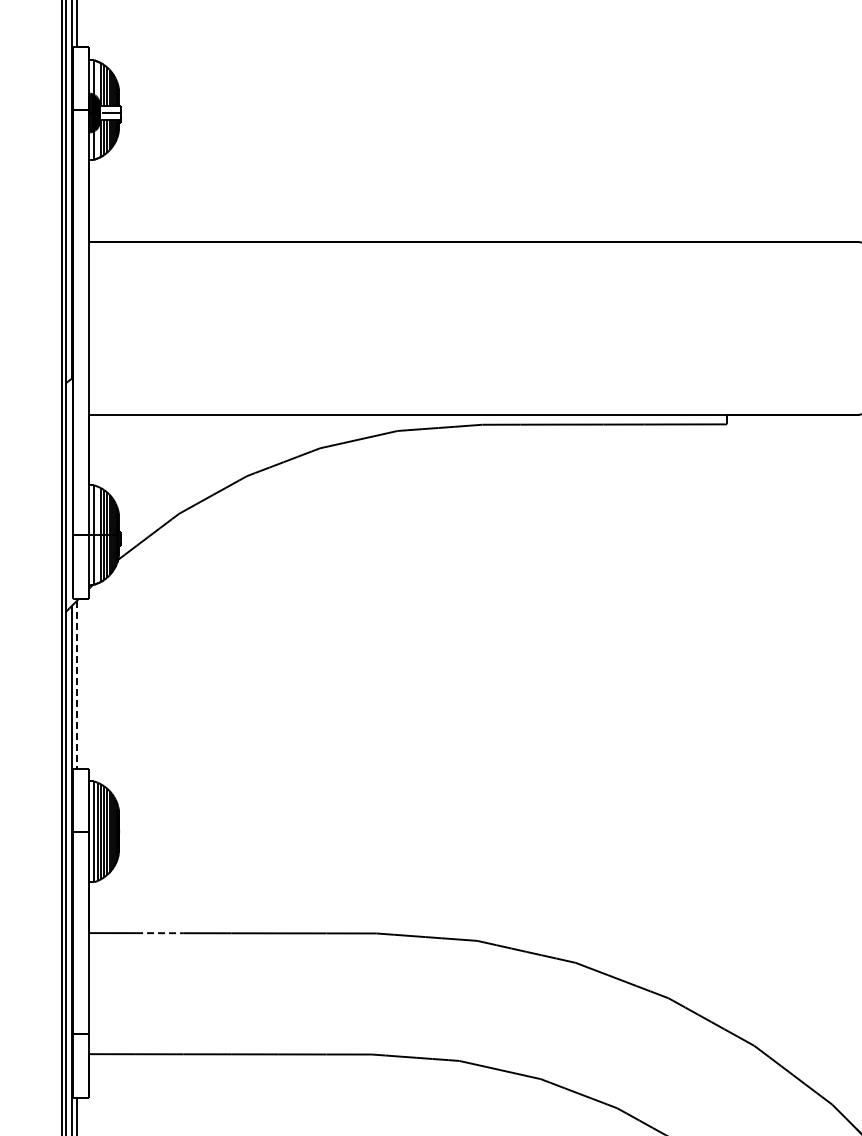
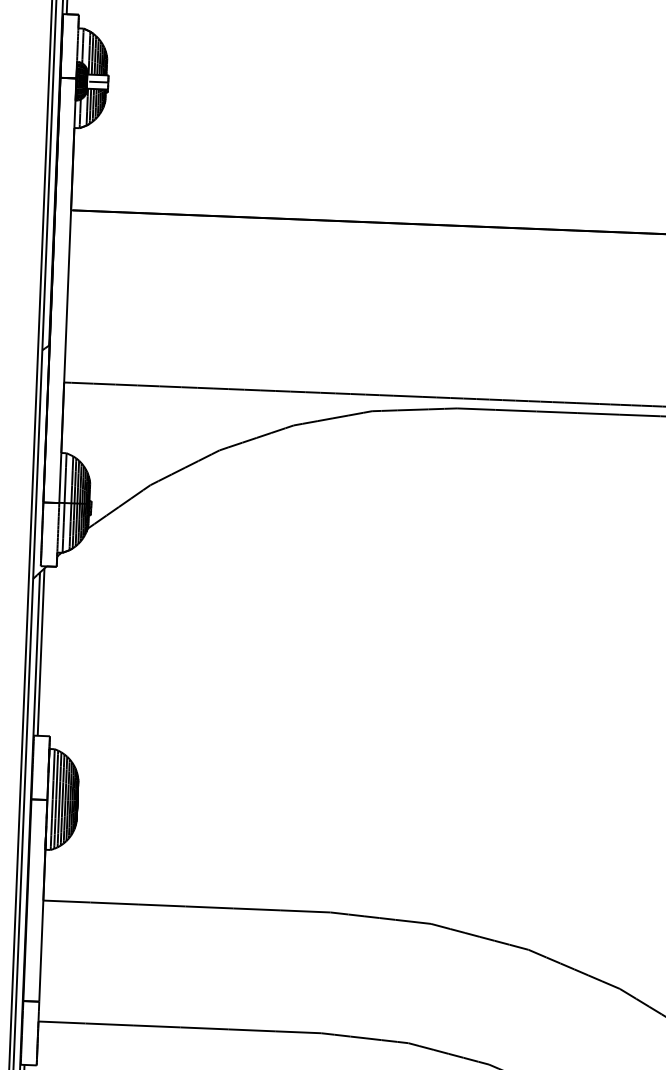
line: (76, 684) -> (40, 651), dashed -> solid
line: (159, 933) -> (113, 903), dashed -> solid

